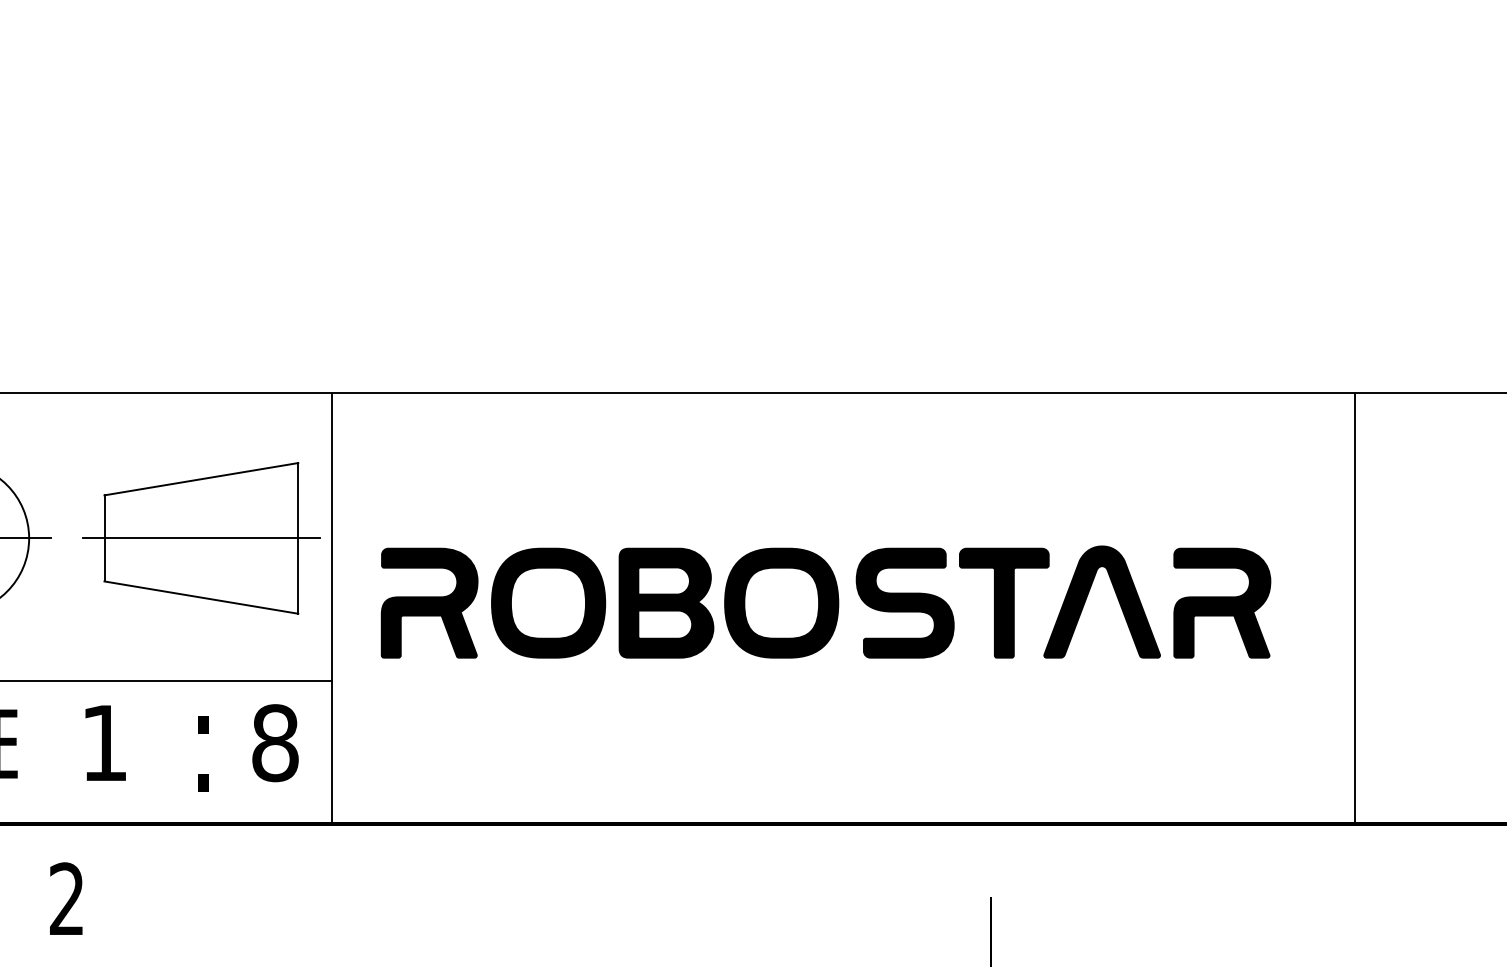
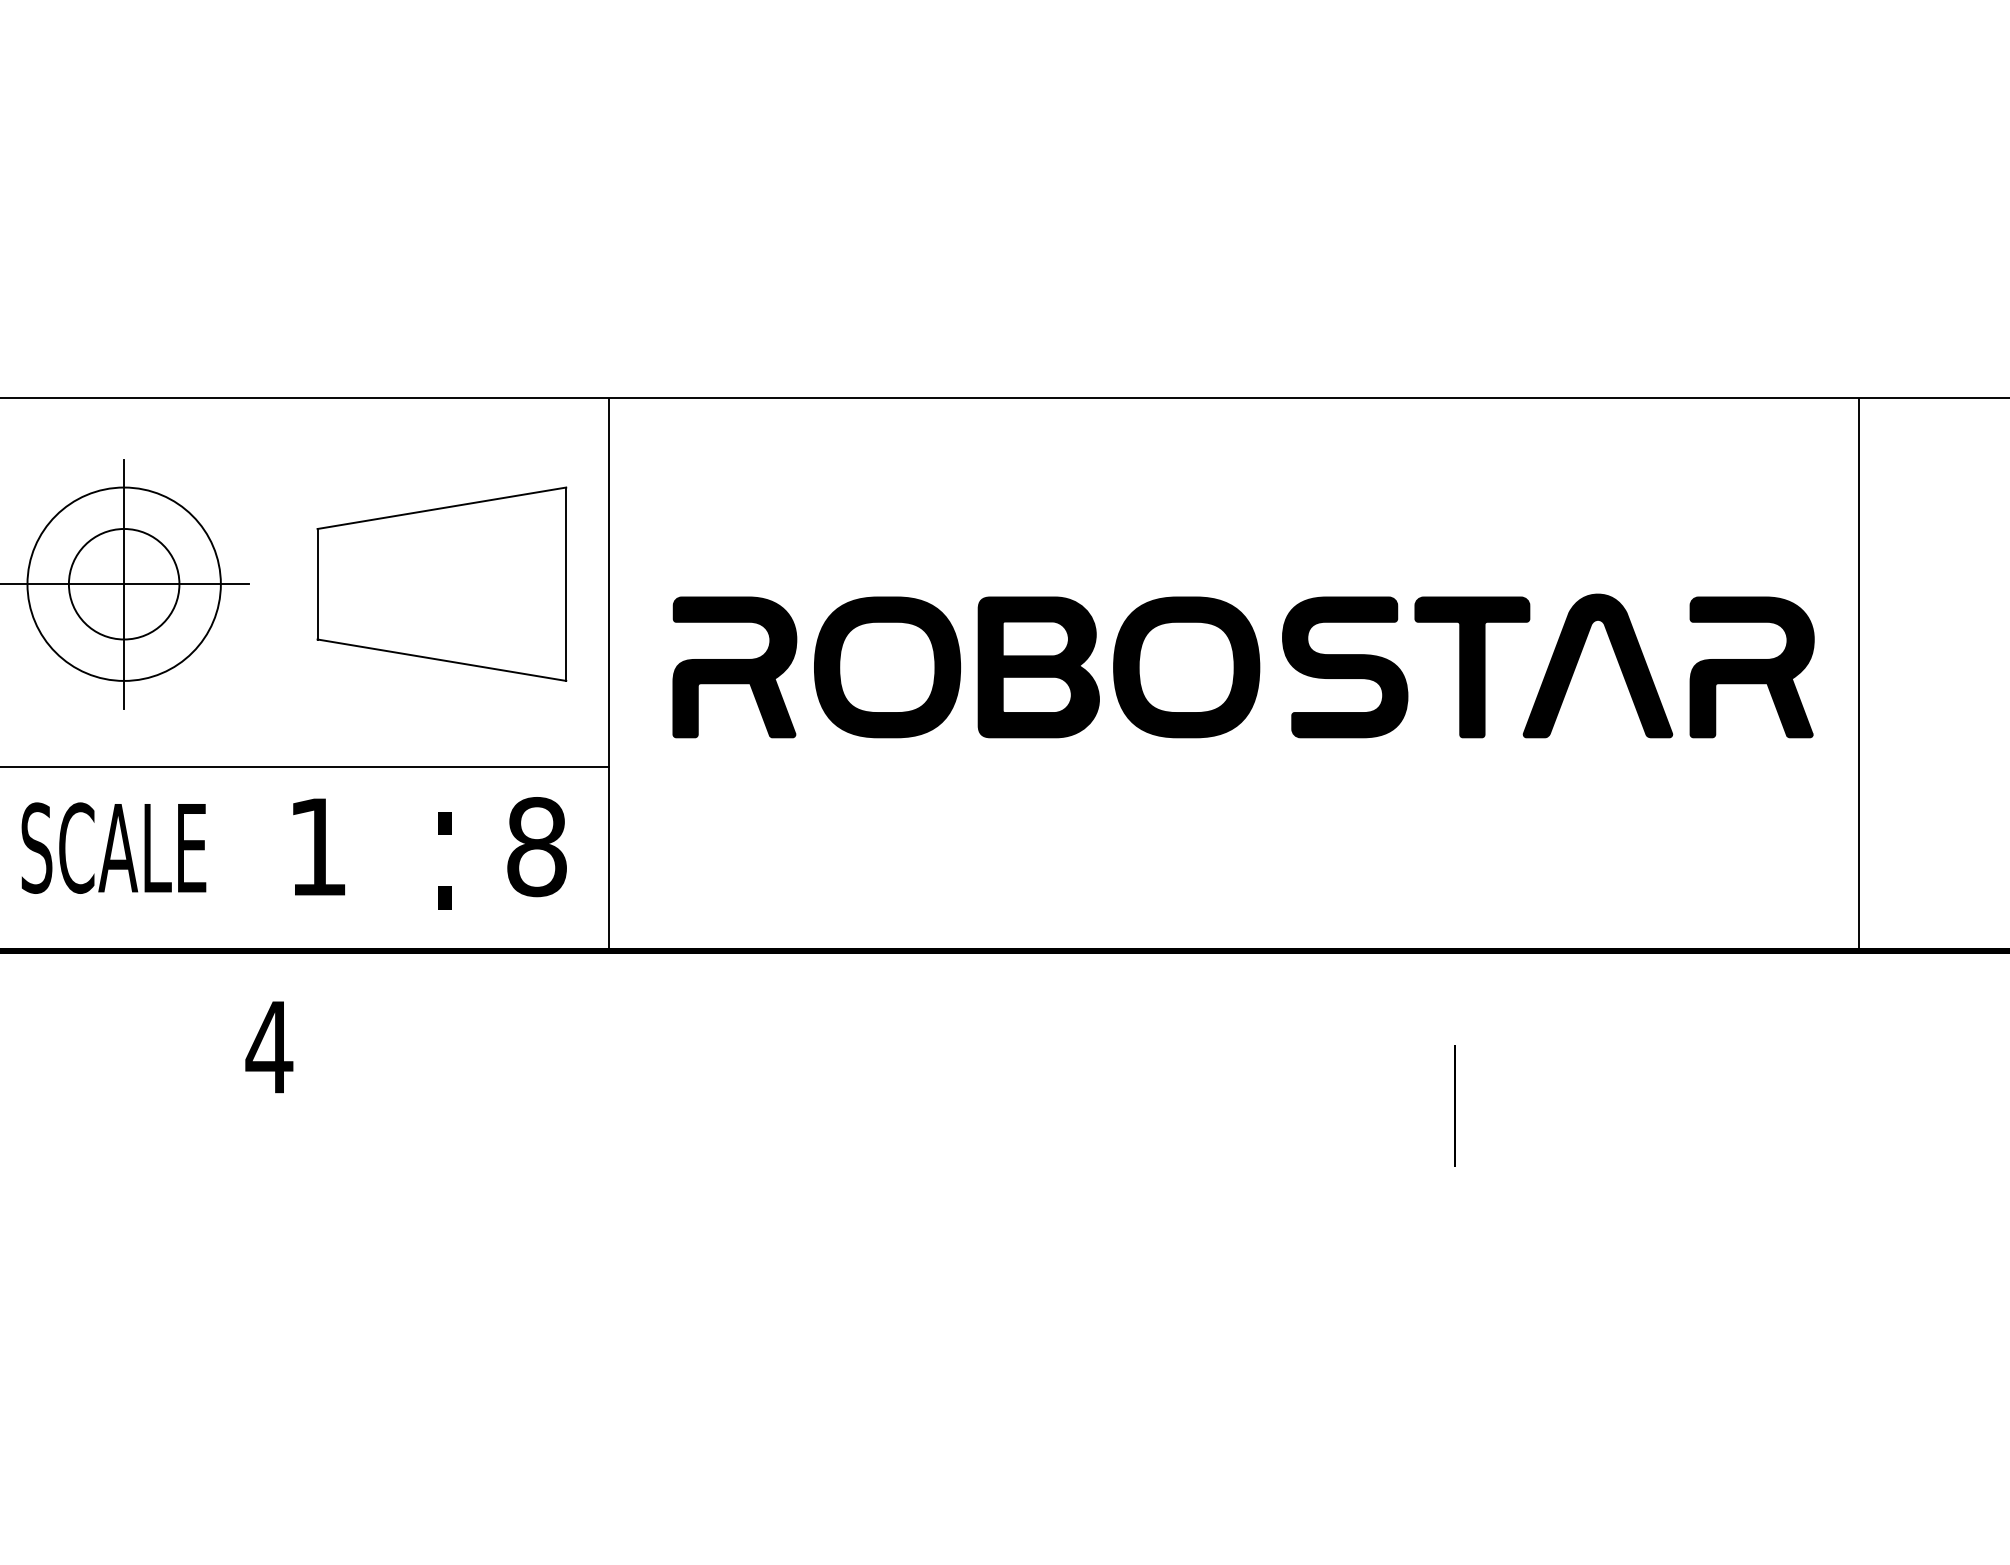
line: (201, 538) -> (441, 584), removed
line: (1354, 608) -> (1858, 674), moved
text: (67, 898) -> (269, 1046), 2 -> 4

